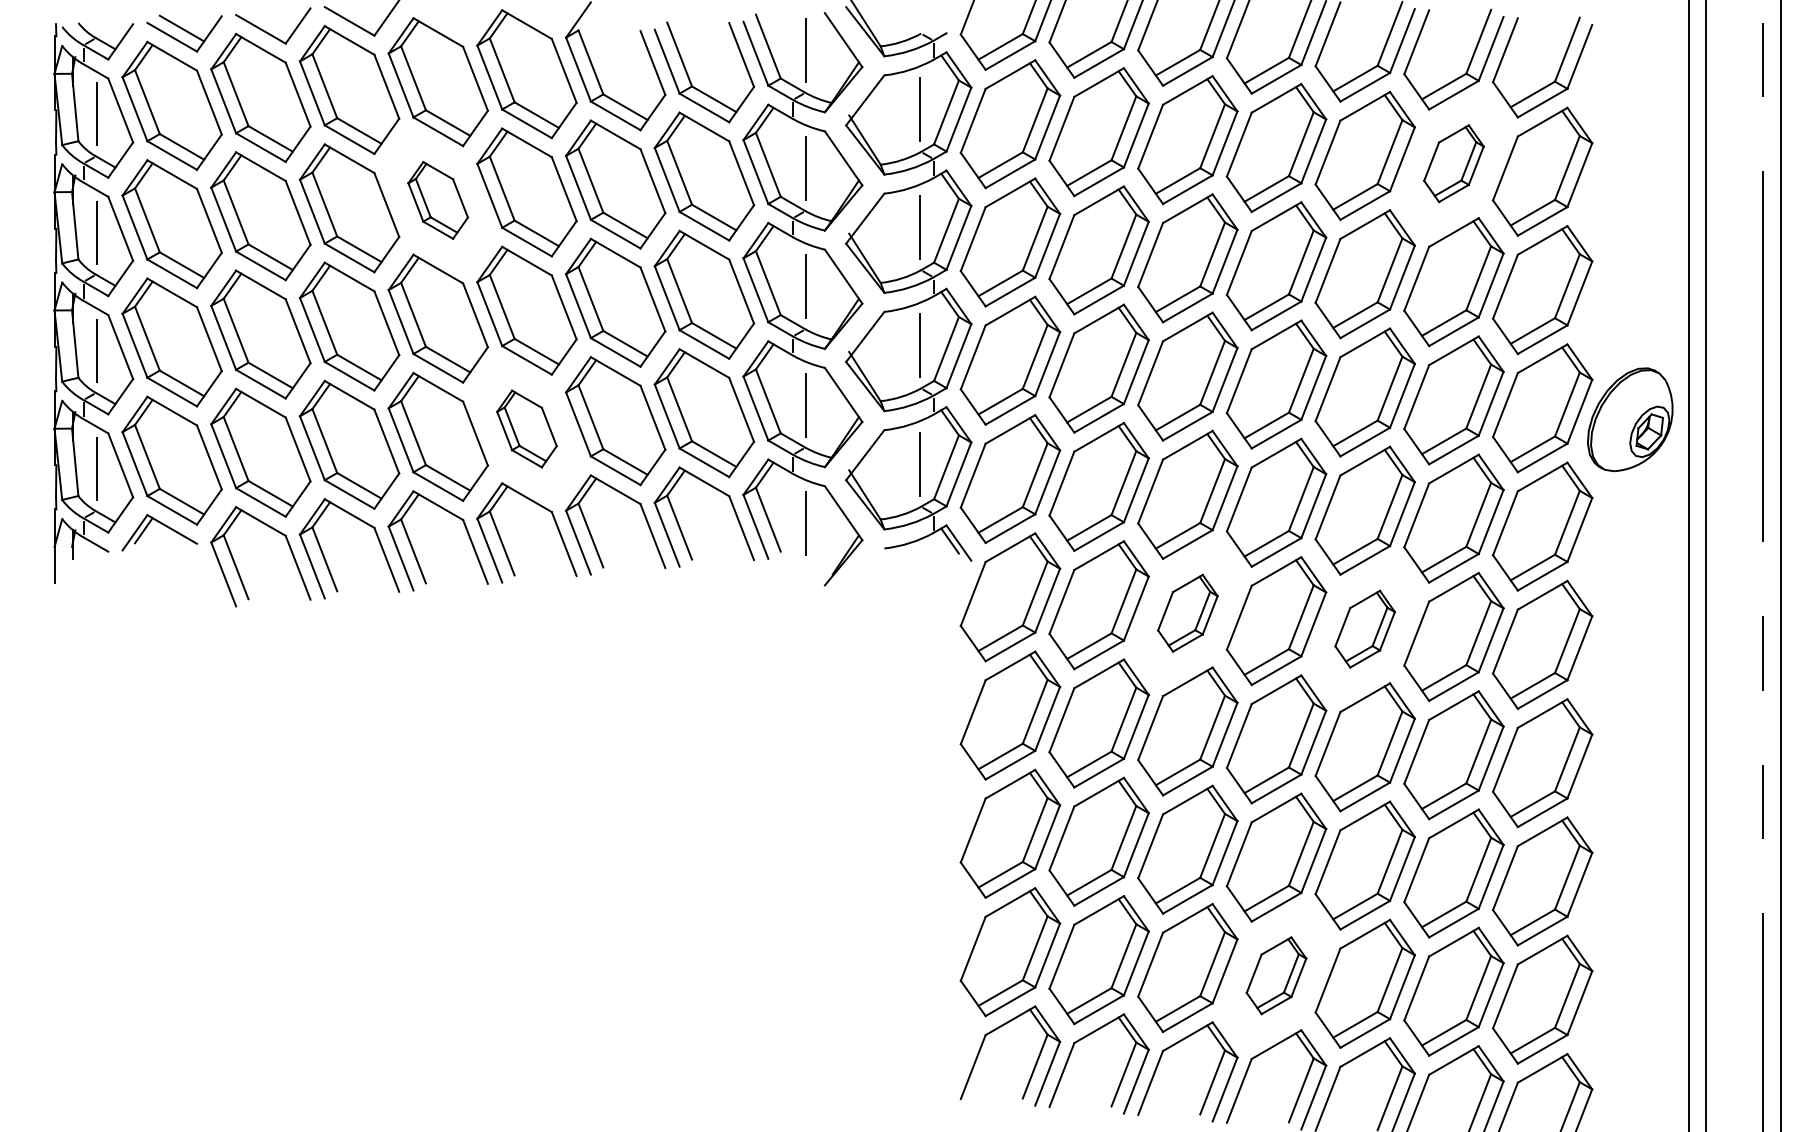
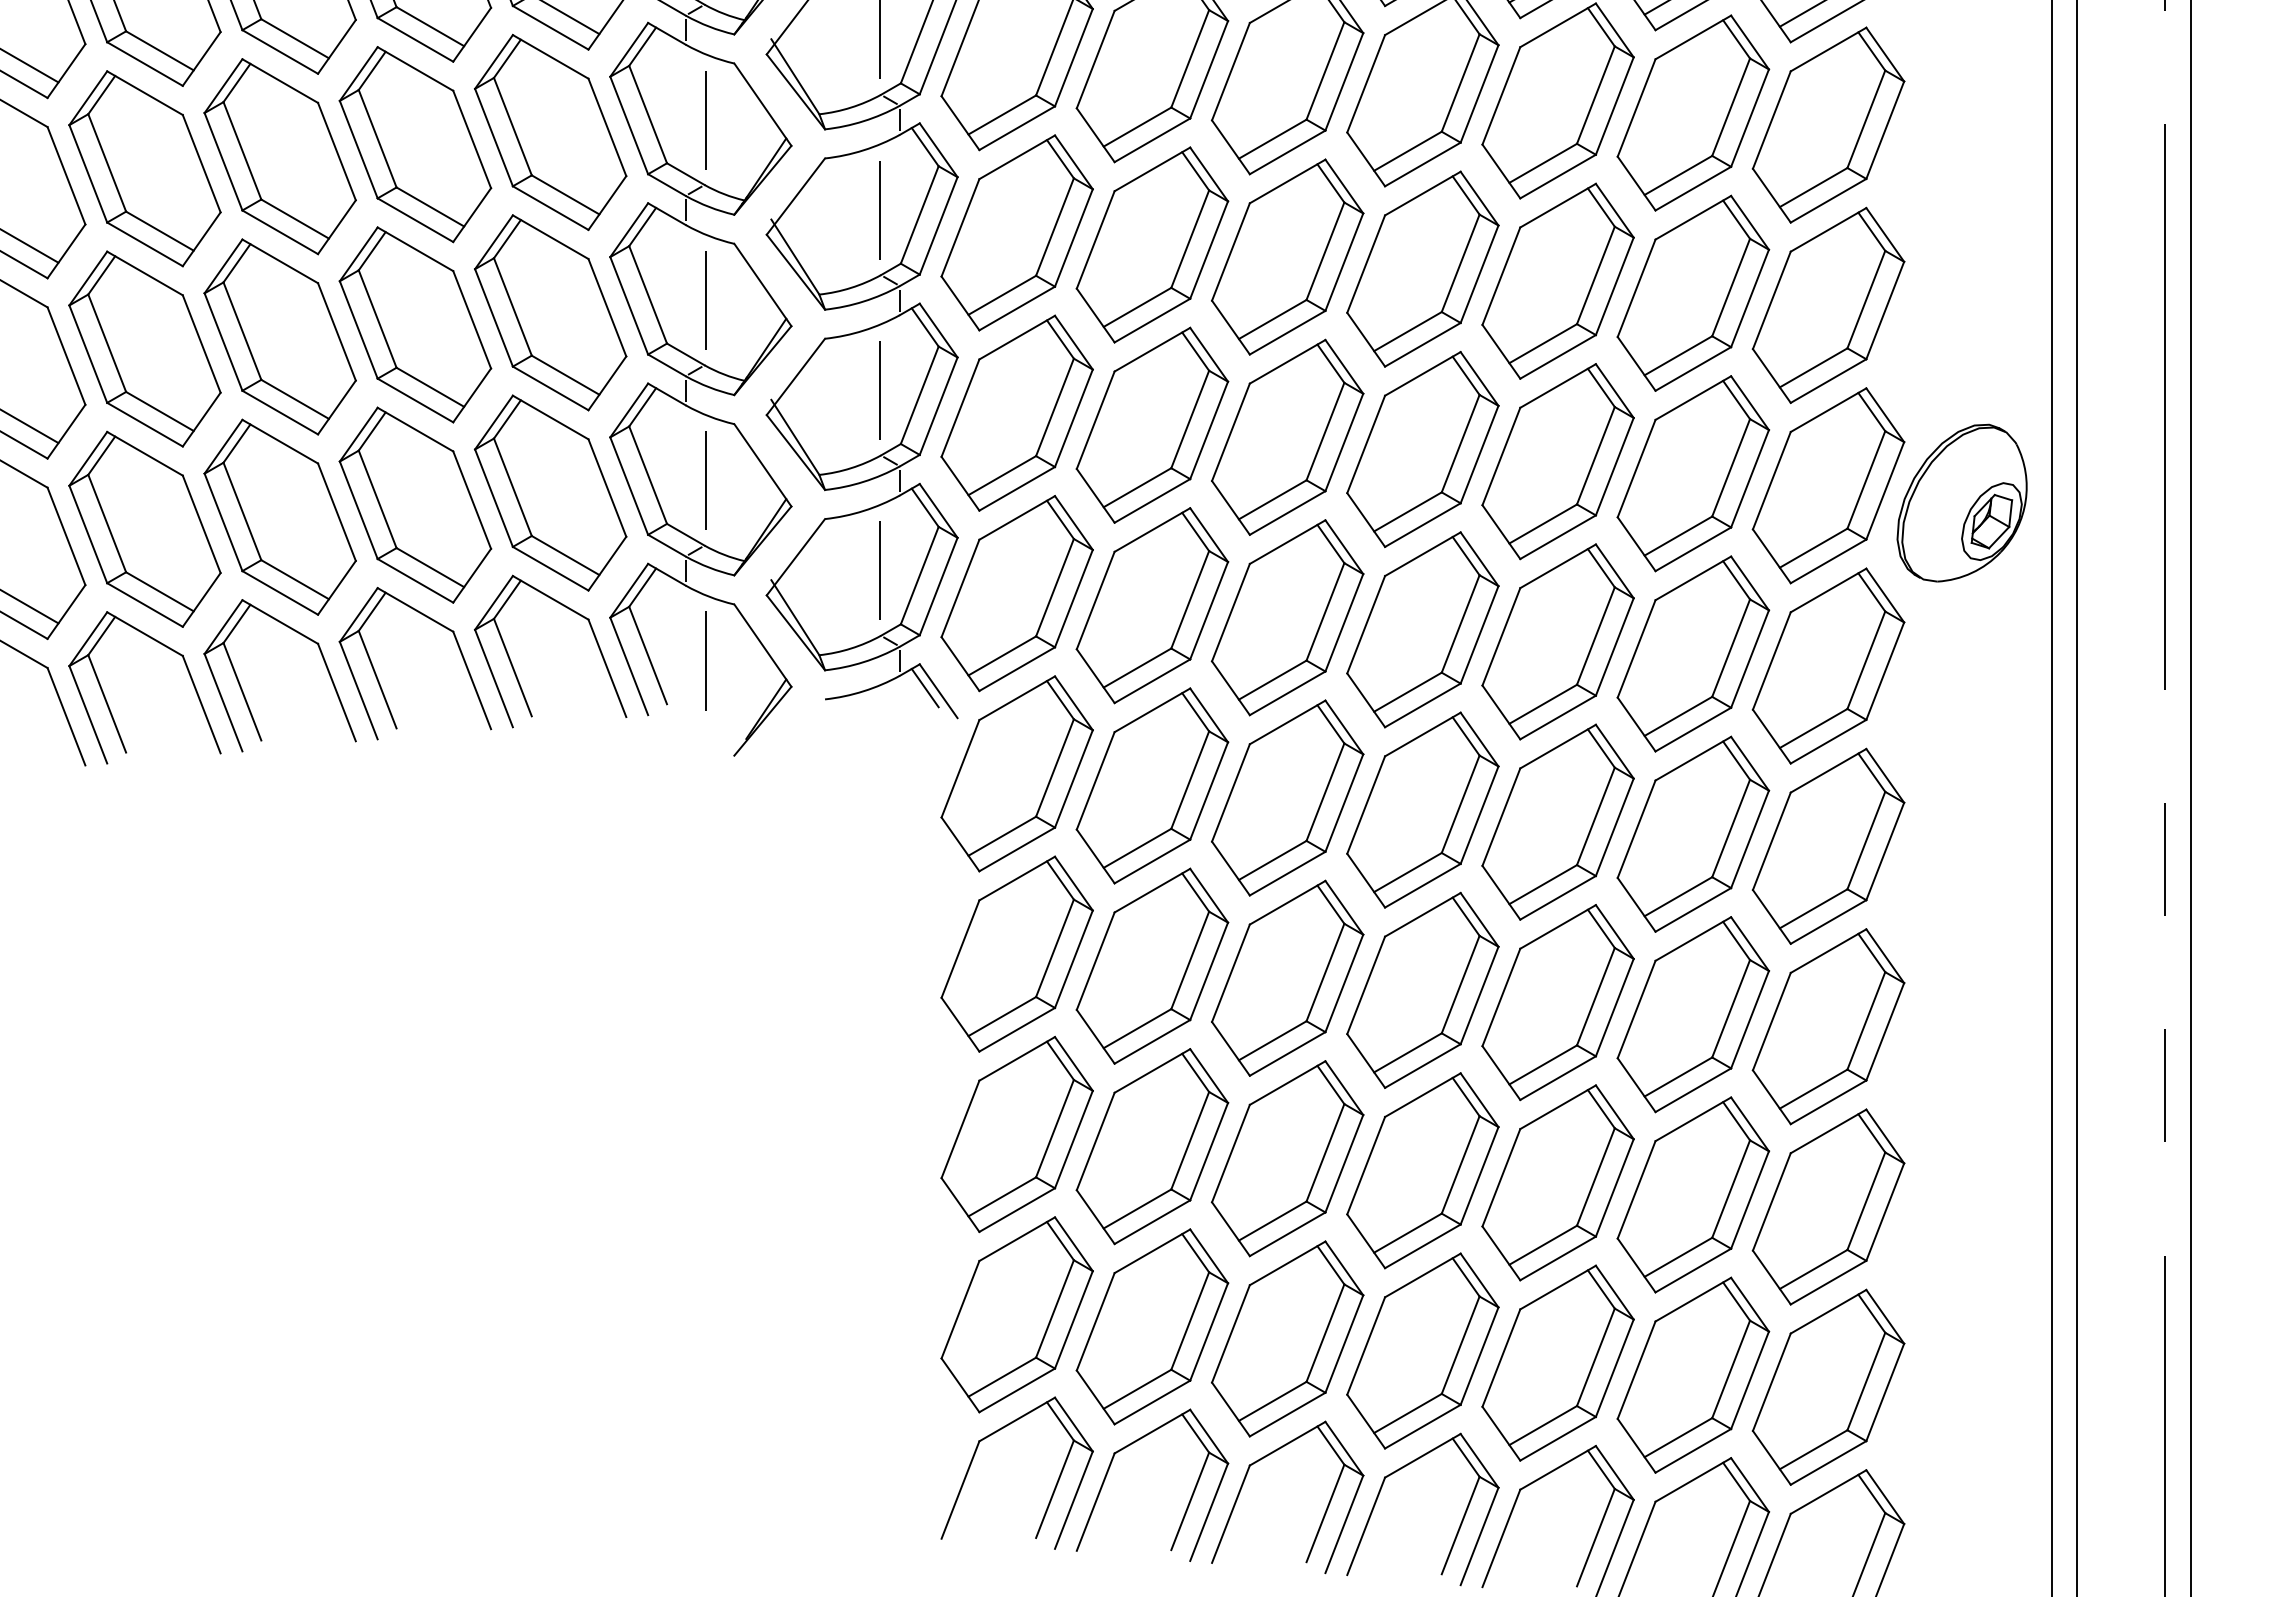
part: (1453, 163) -> (1692, 112), size x1.67
part: (437, 200) -> (143, 168), size x1.67
part: (526, 428) -> (279, 516), size x1.67
part: (1187, 613) -> (1287, 798), size x1.67
part: (1364, 629) -> (1556, 822), size x1.67
part: (1276, 975) -> (1422, 1350), size x1.67

